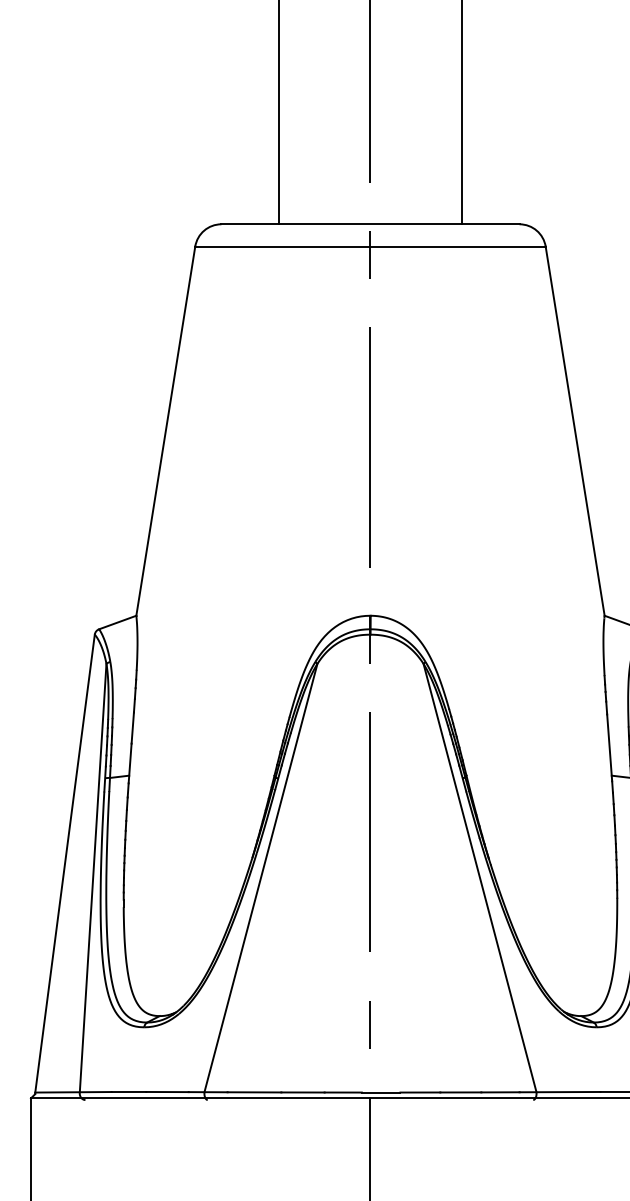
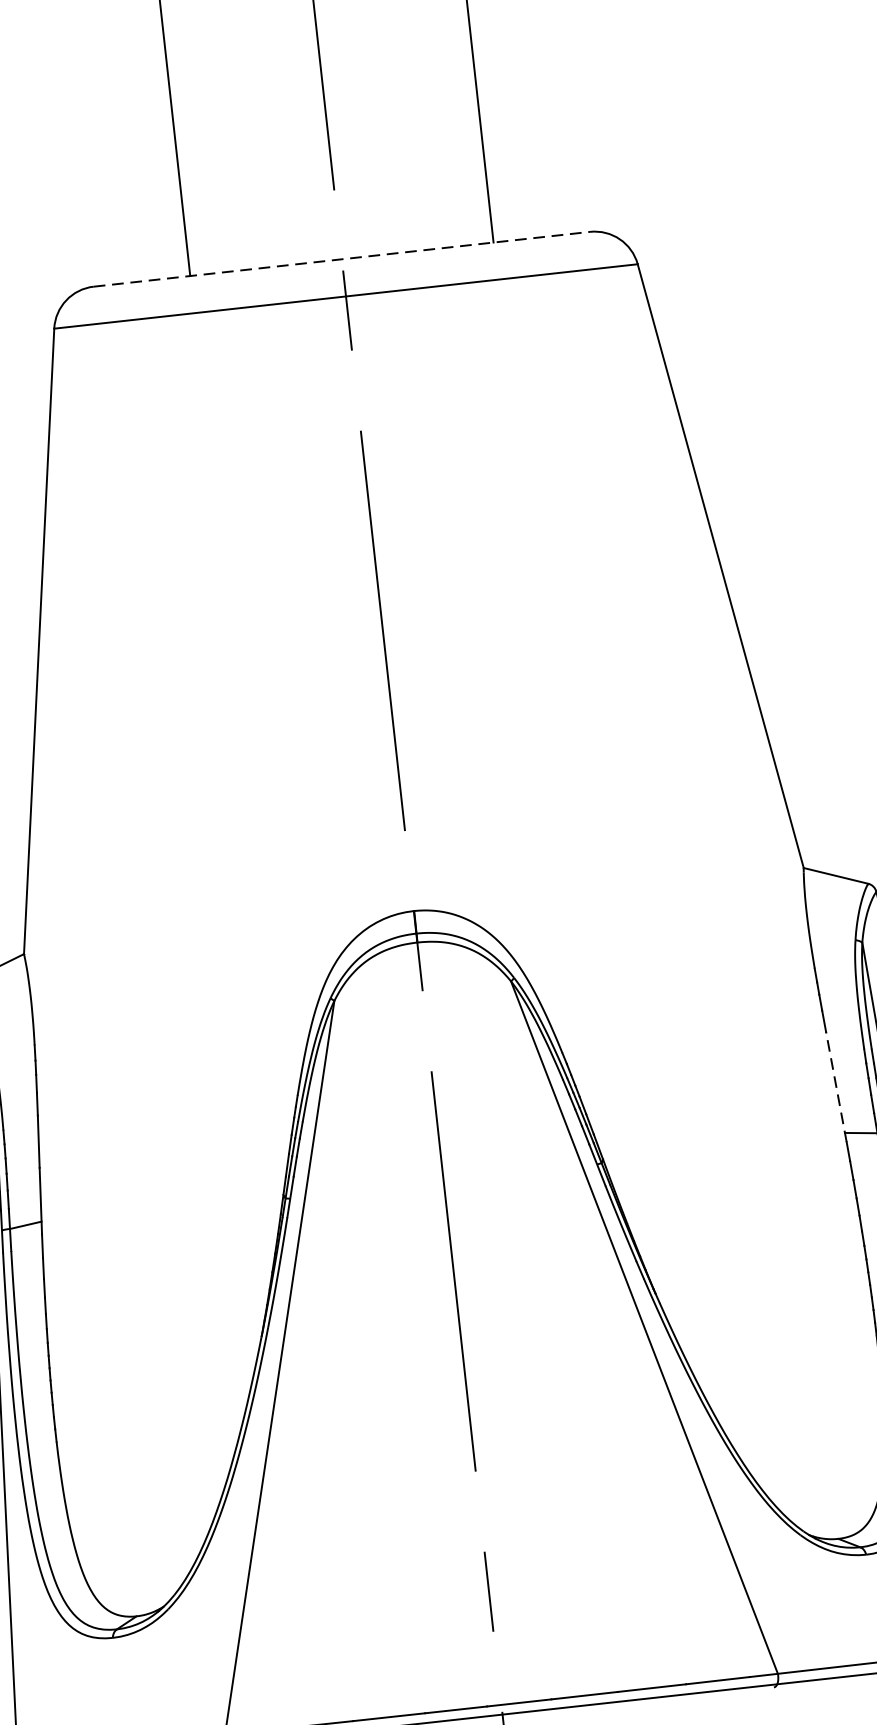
line: (370, 224) -> (341, 259), solid -> dashed
line: (609, 747) -> (836, 1086), solid -> dashed

